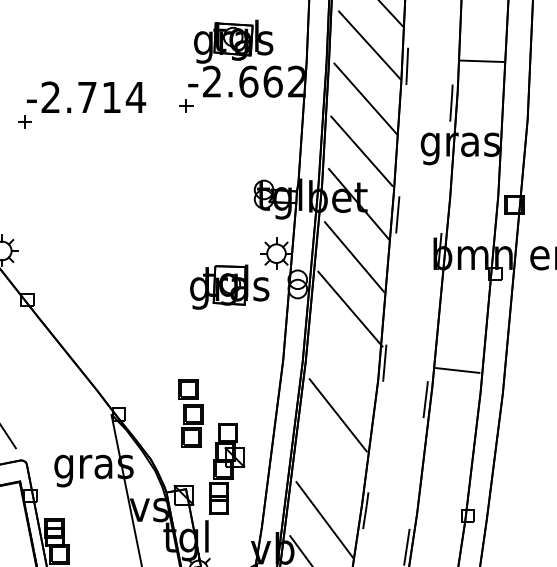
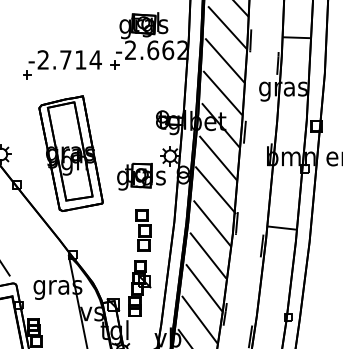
part: (81, 104) -> (62, 64), moved
part: (114, 249) -> (70, 153), added
line: (345, 363) -> (212, 223), added
part: (190, 413) -> (143, 230), moved
line: (330, 467) -> (203, 287), added

